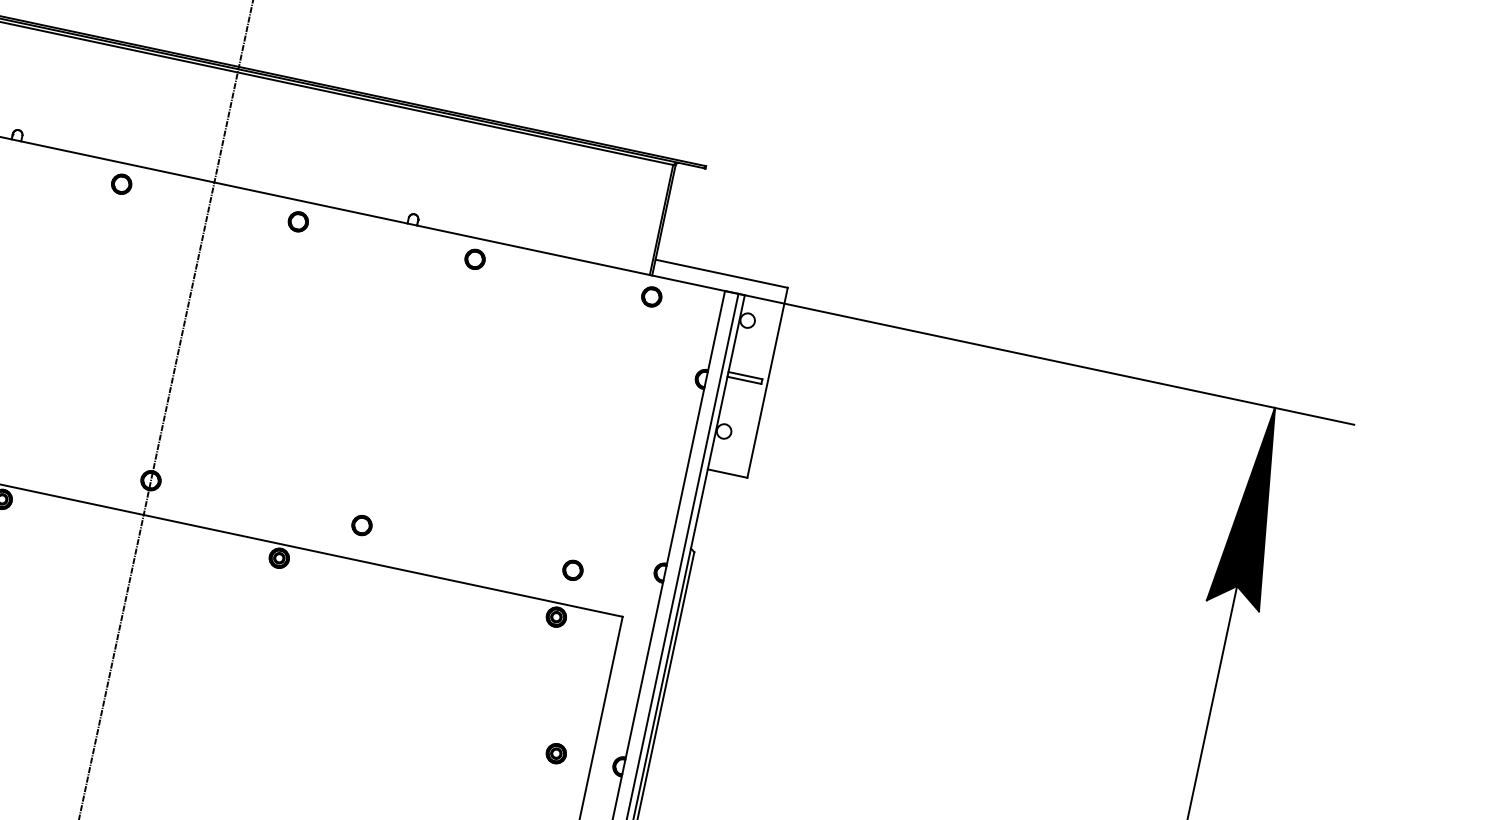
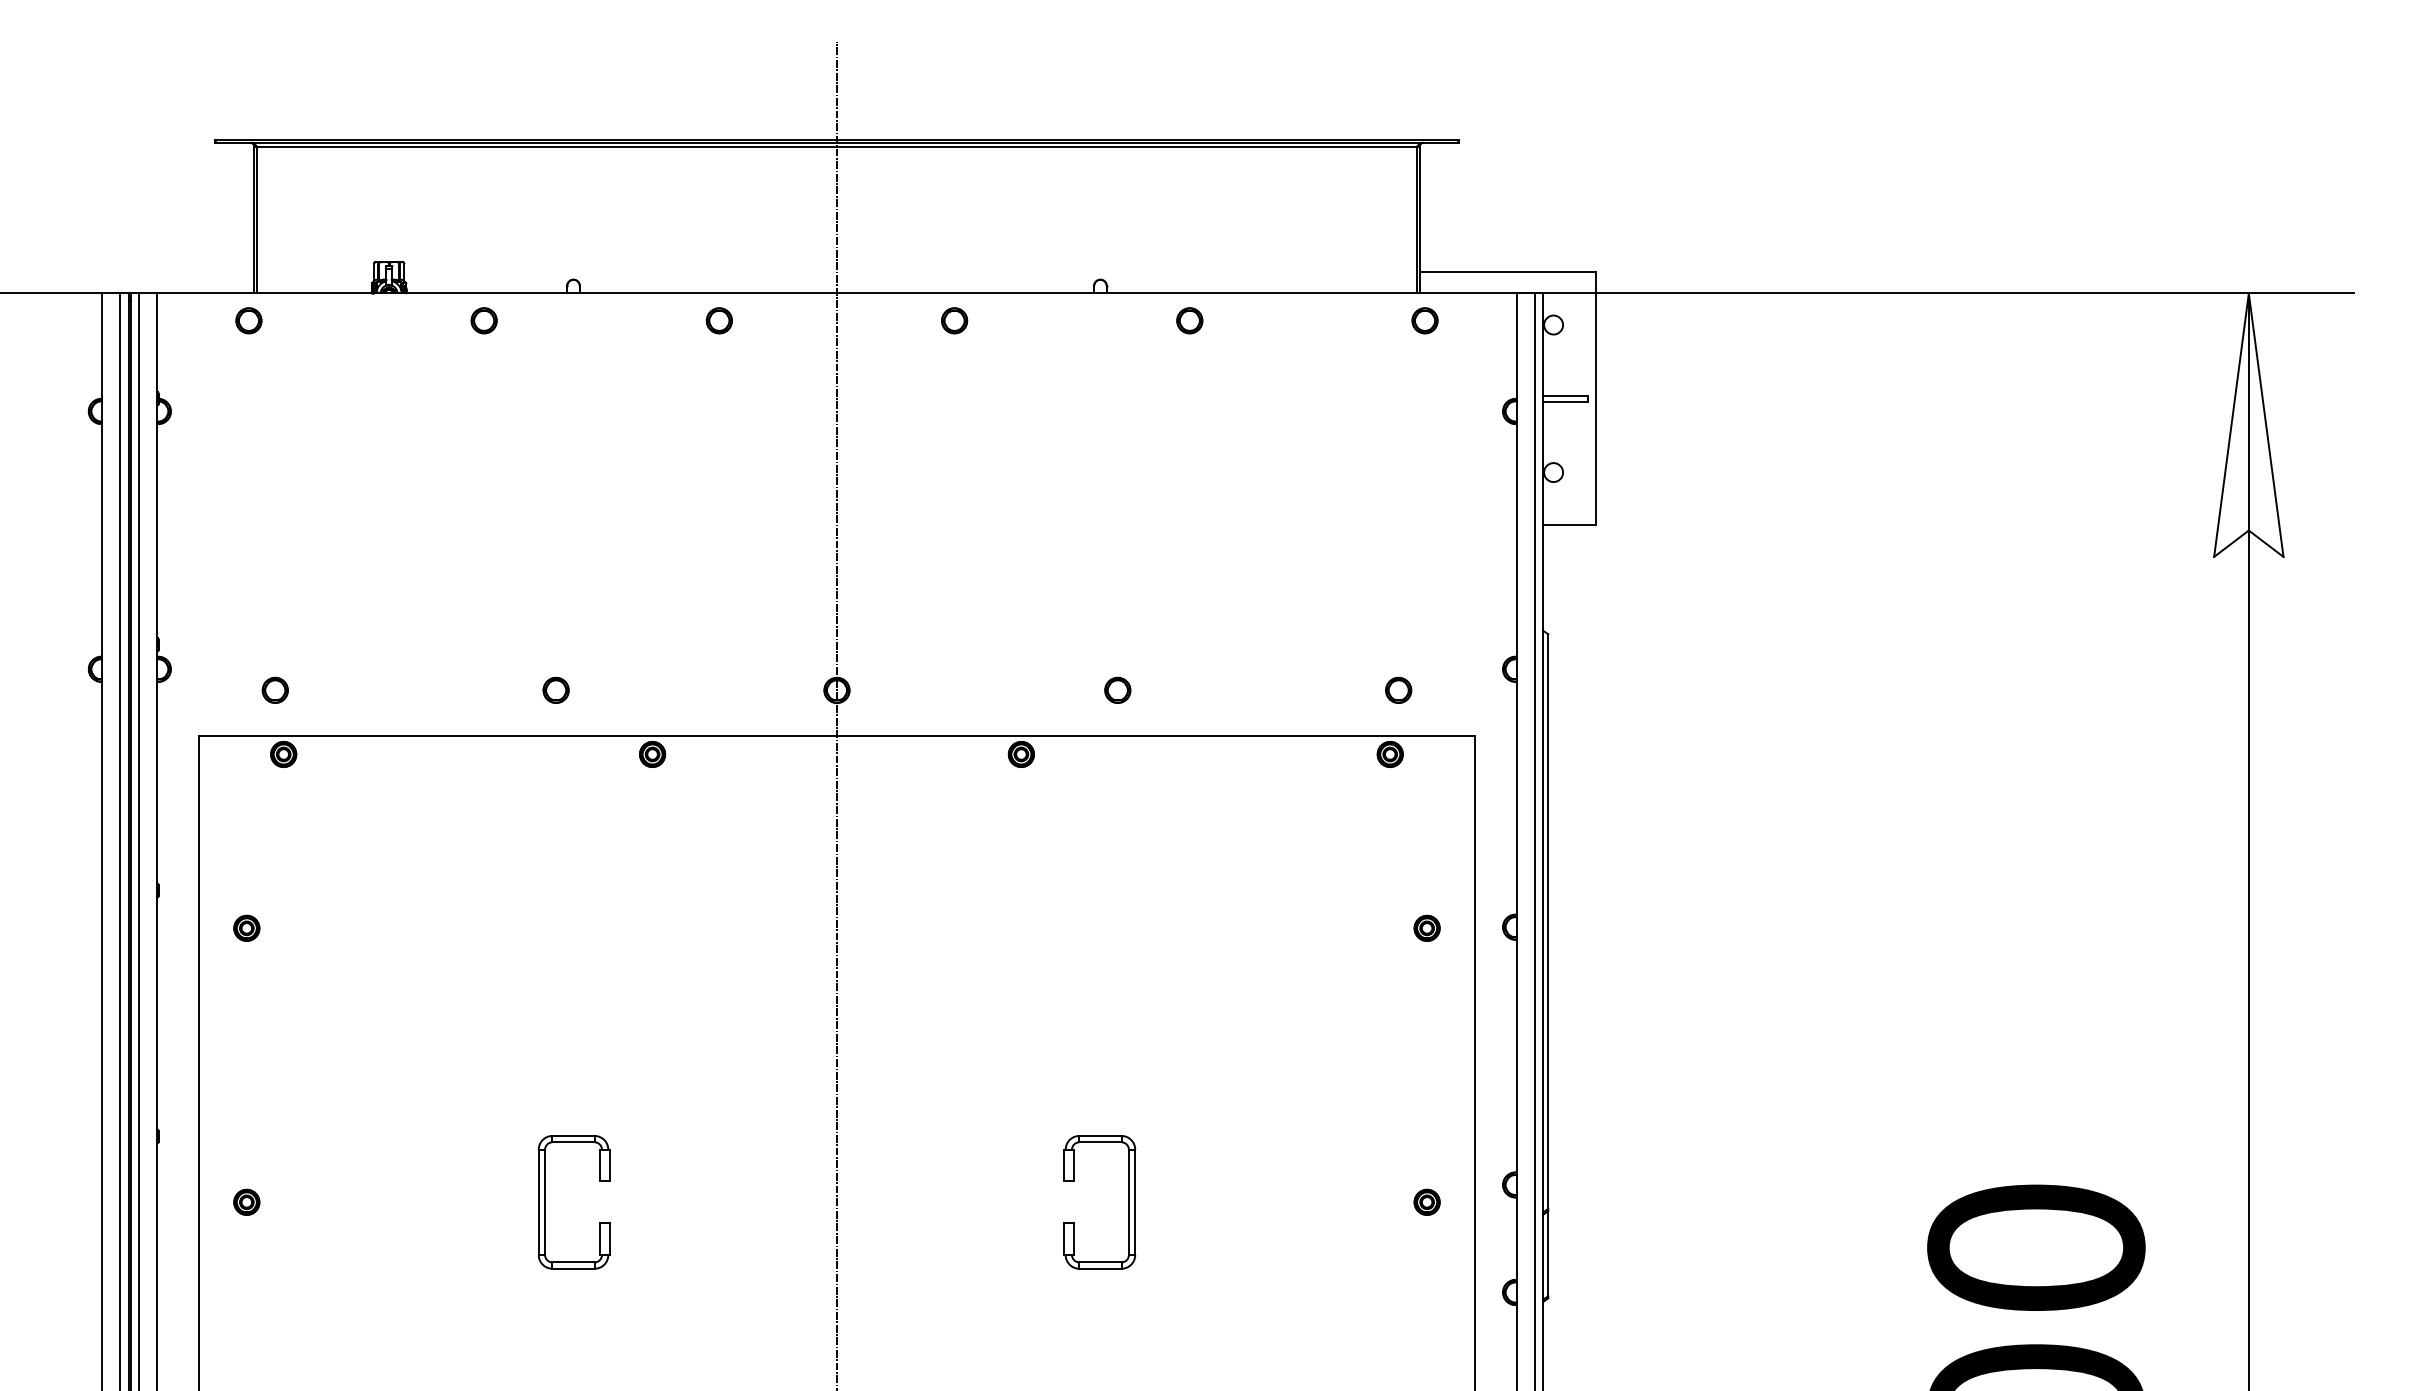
fill: (1253, 506) -> (2248, 424), removed

